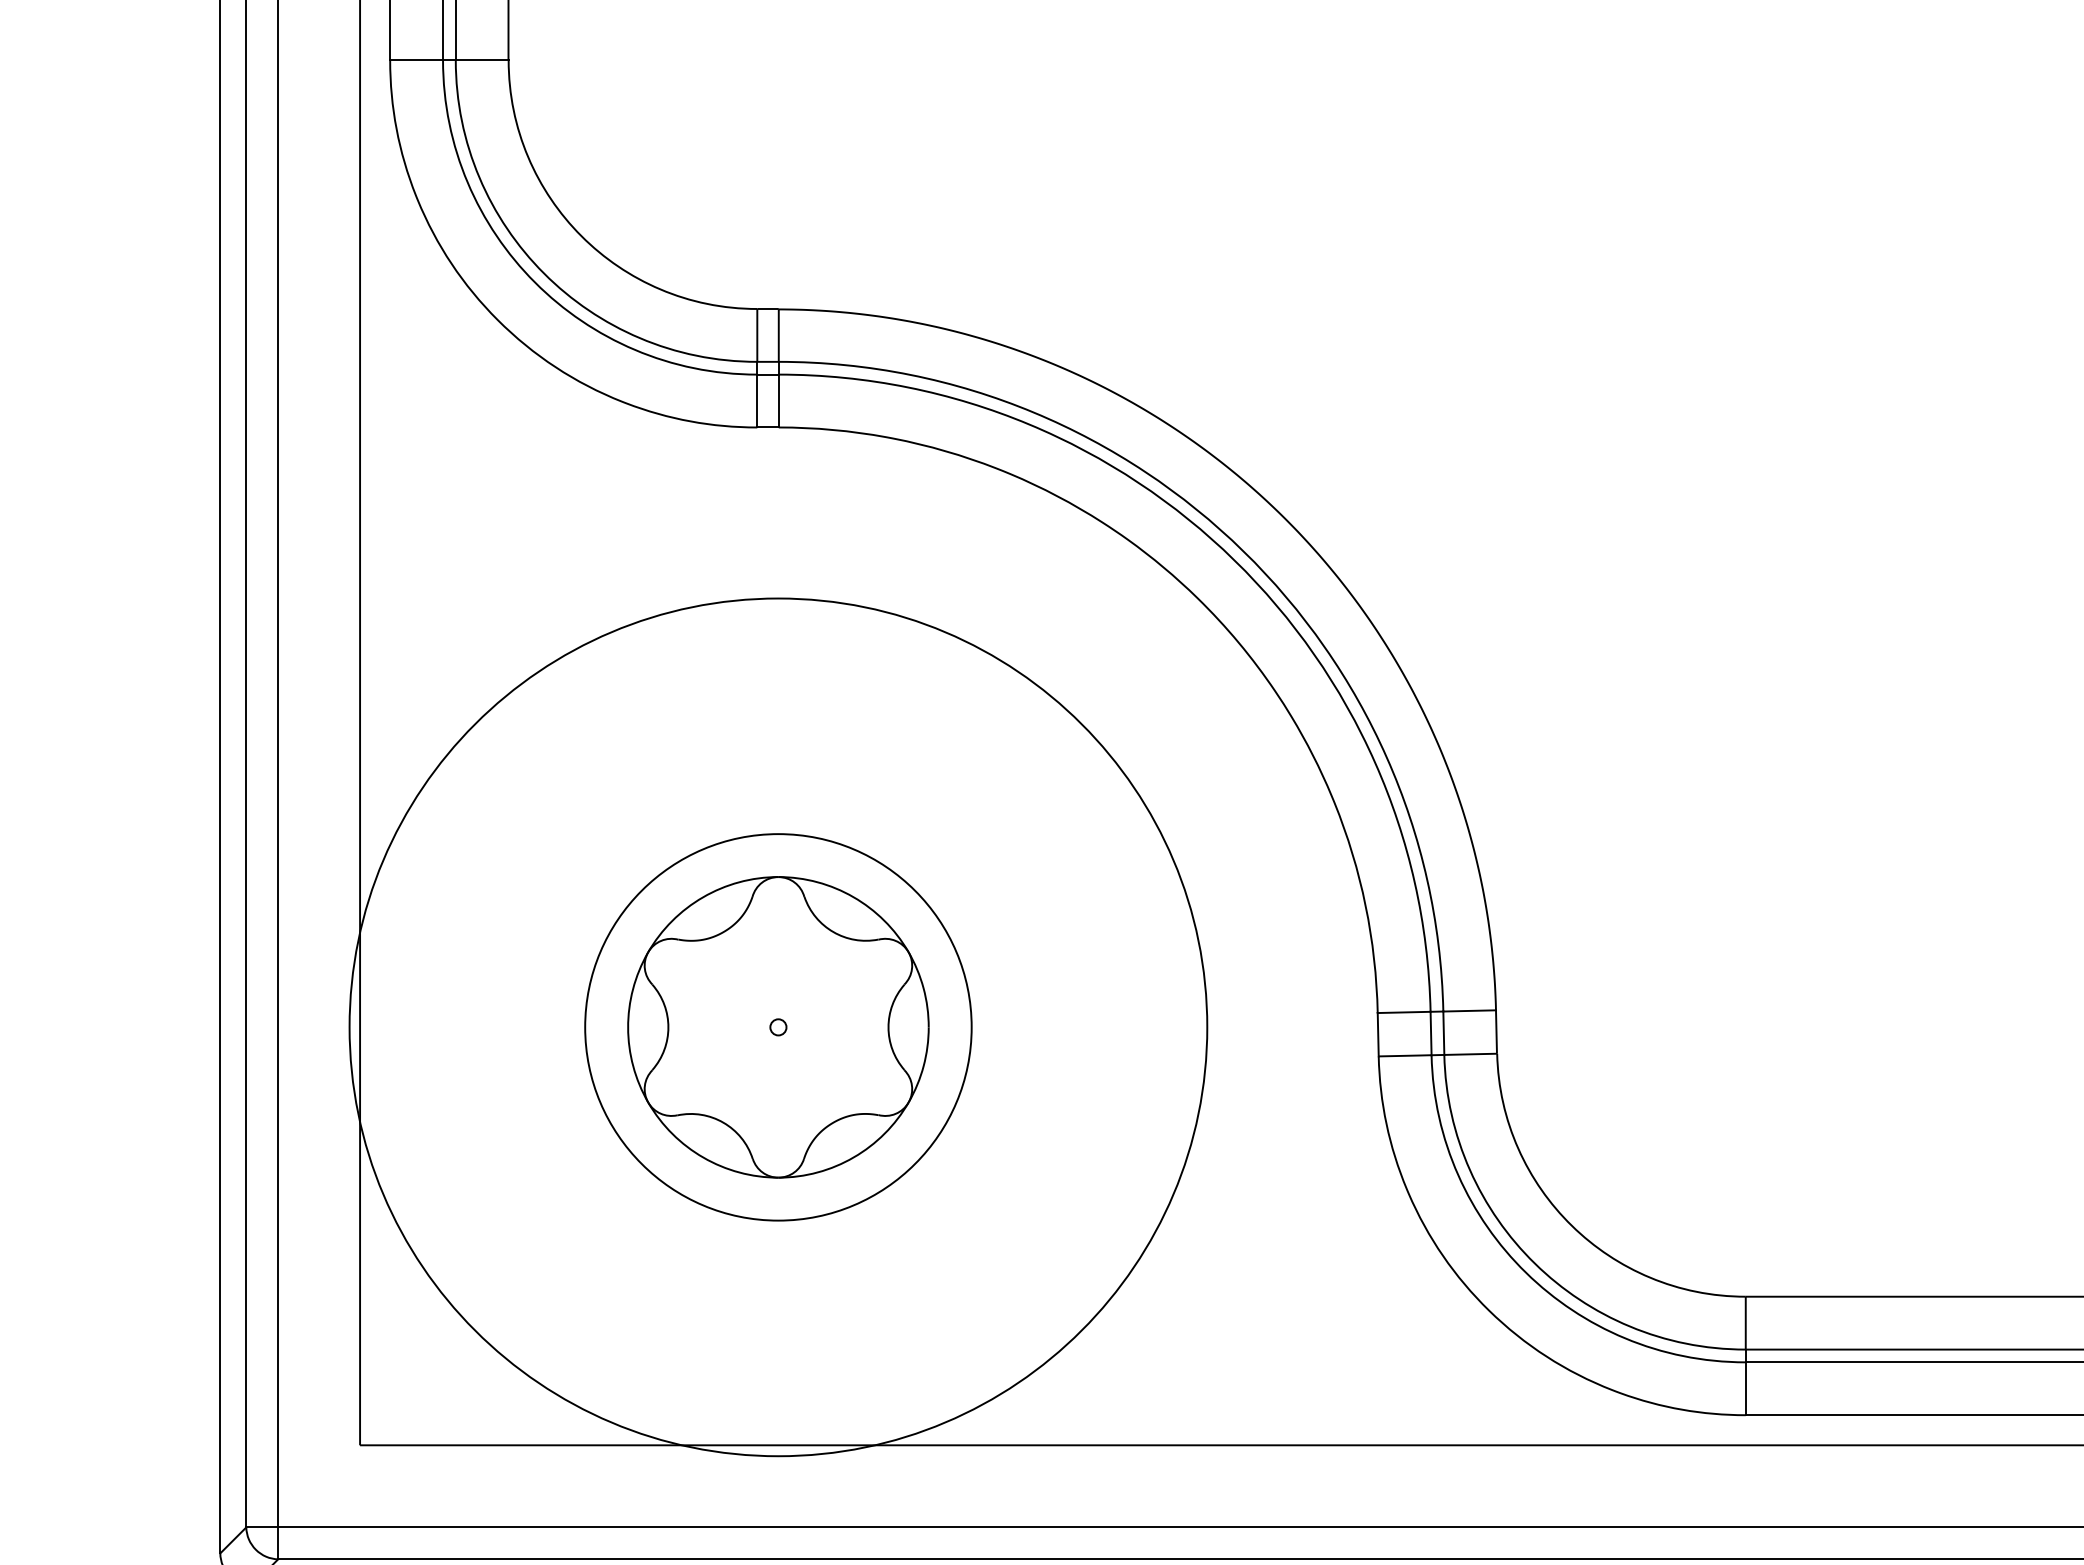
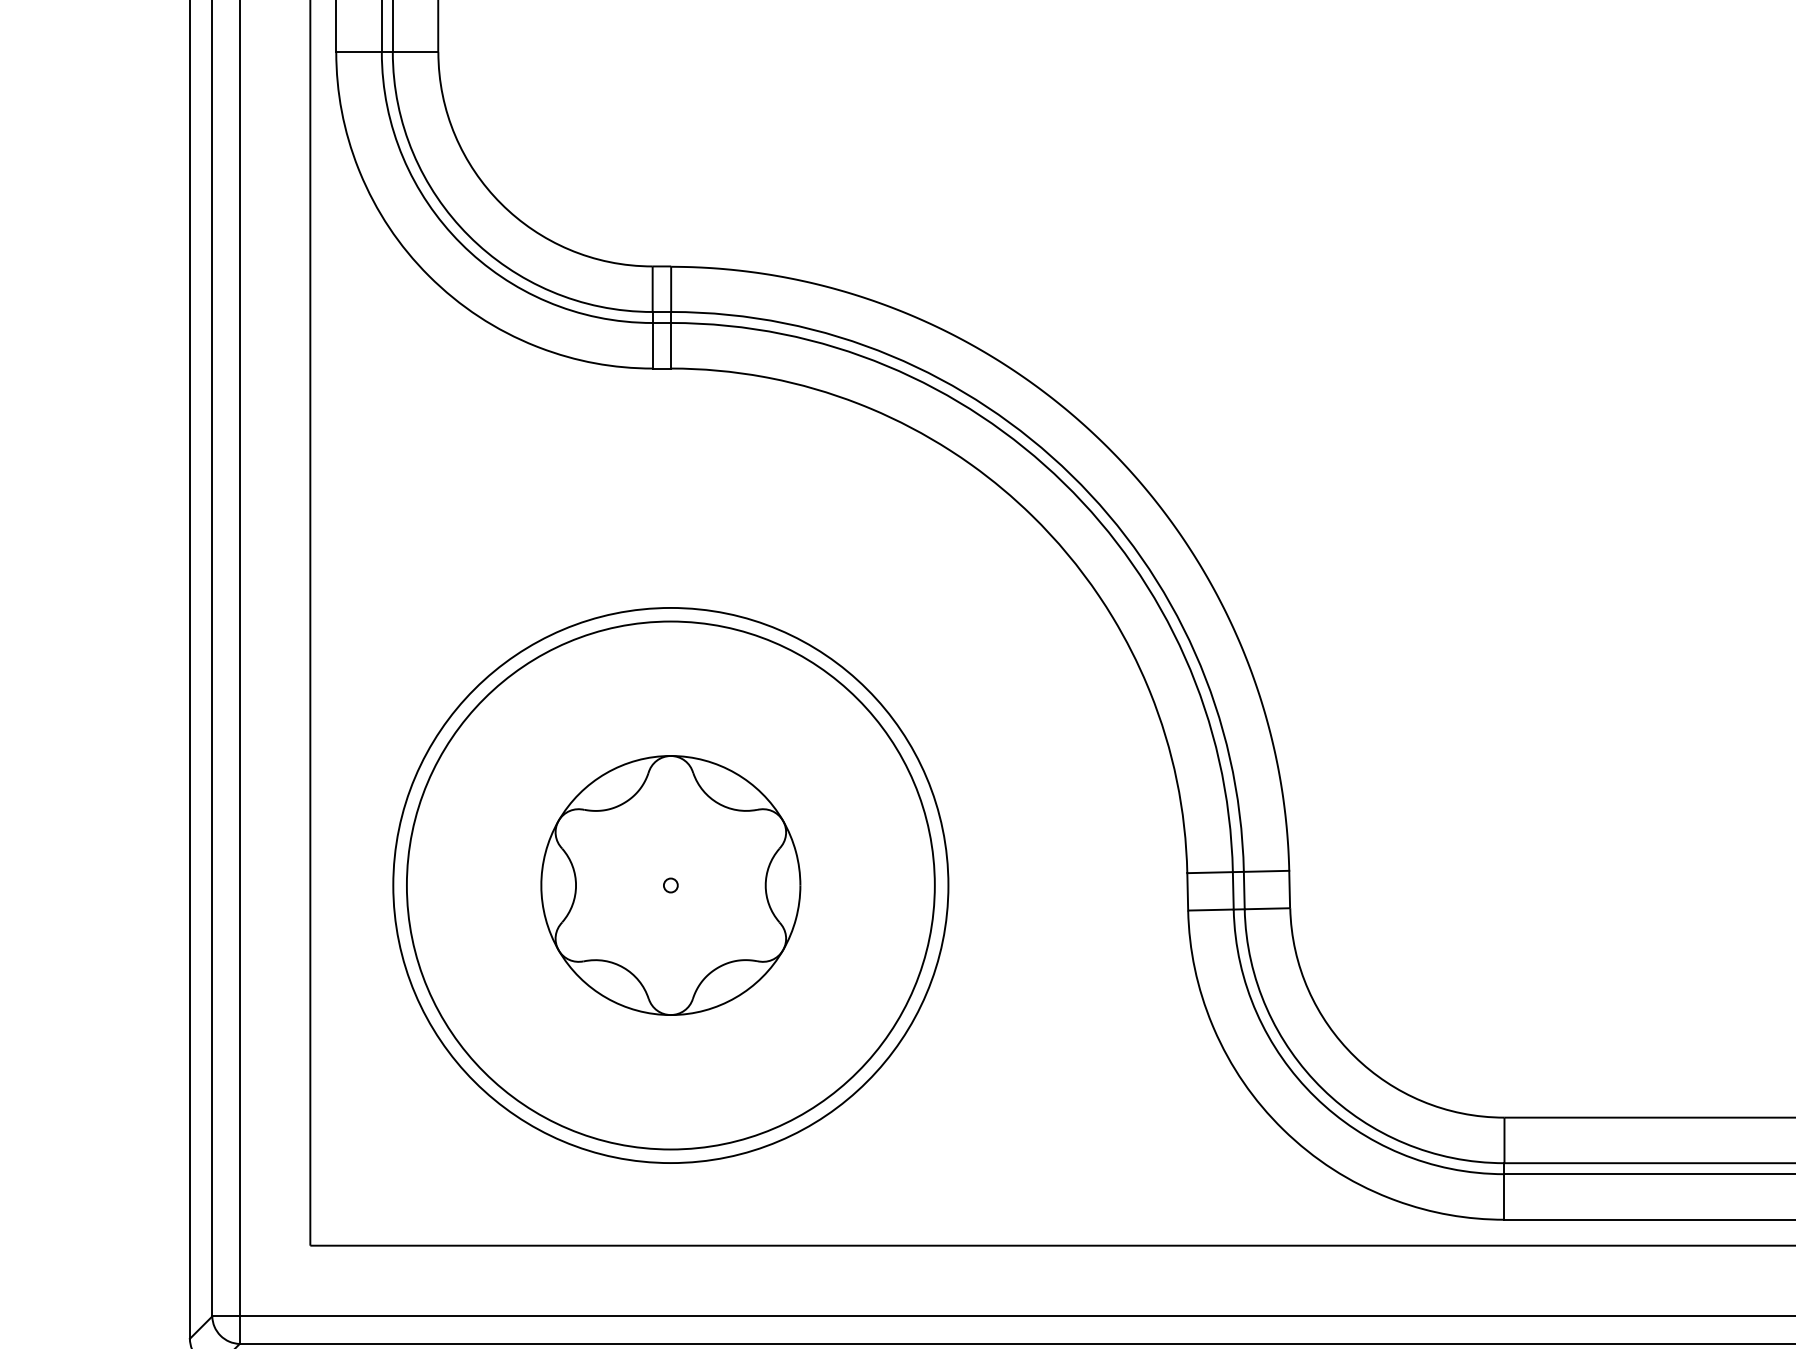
circle: (778, 1027) -> (670, 885), size x0.71
circle: (778, 1027) -> (670, 885), size x1.67

